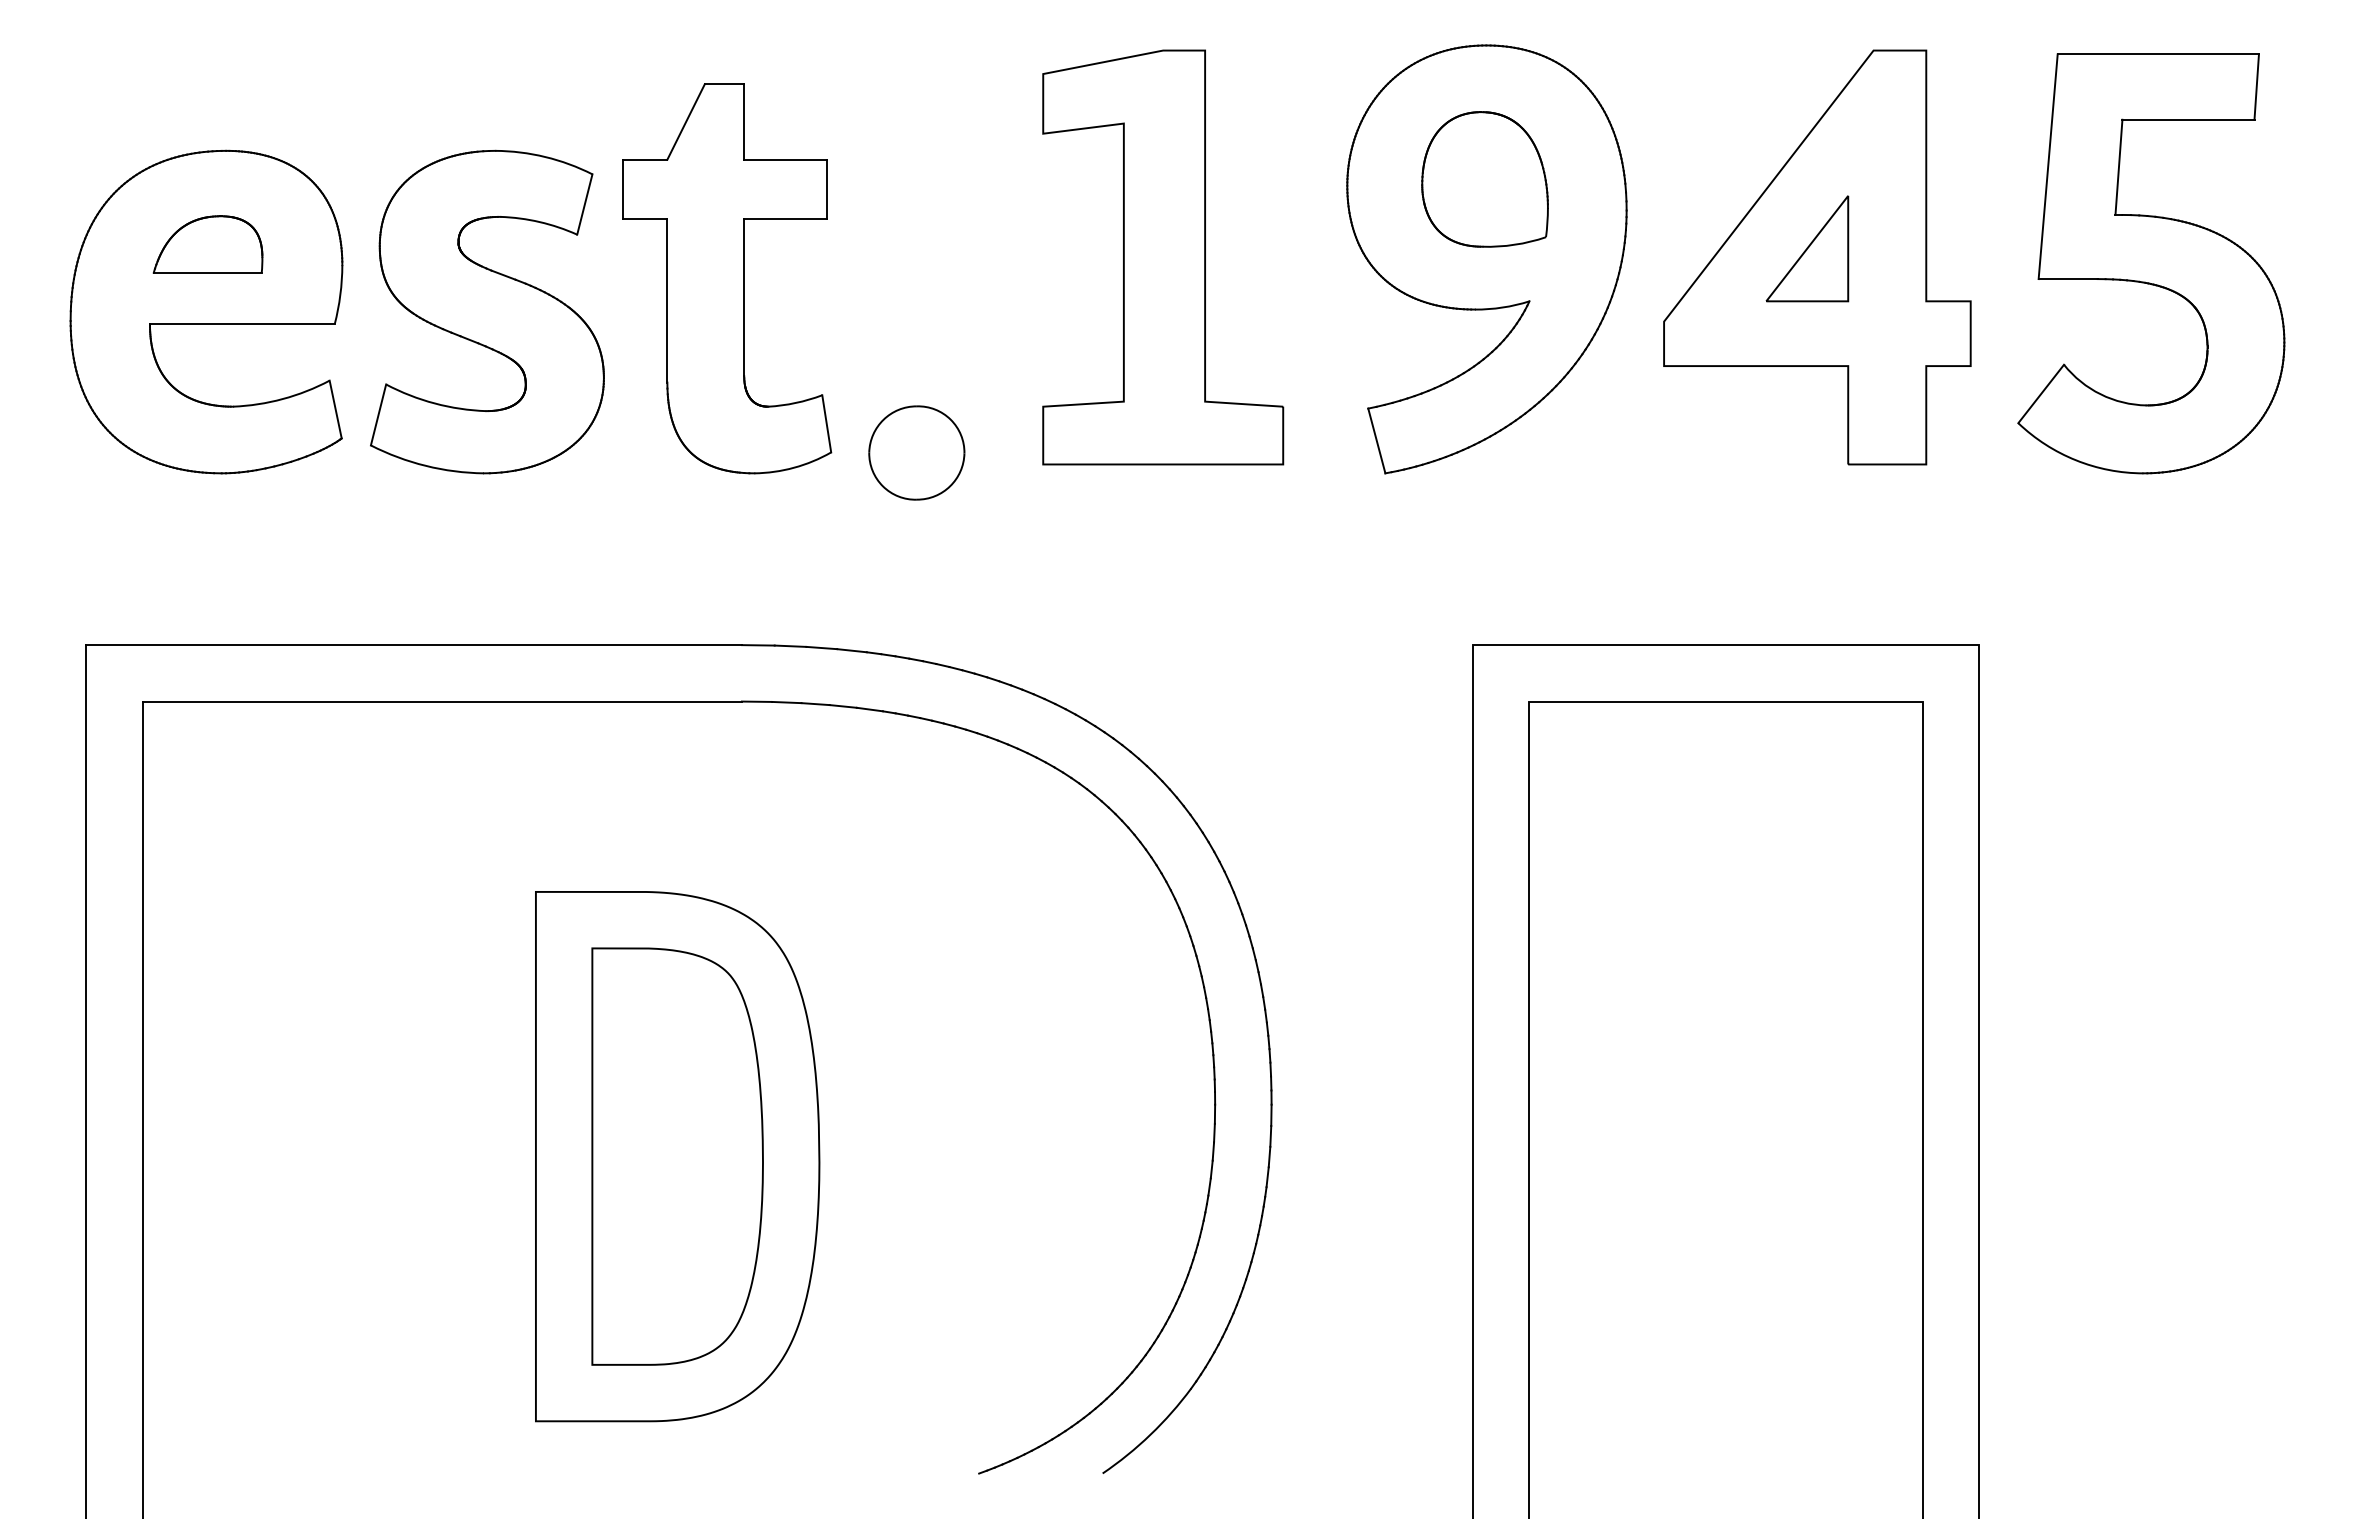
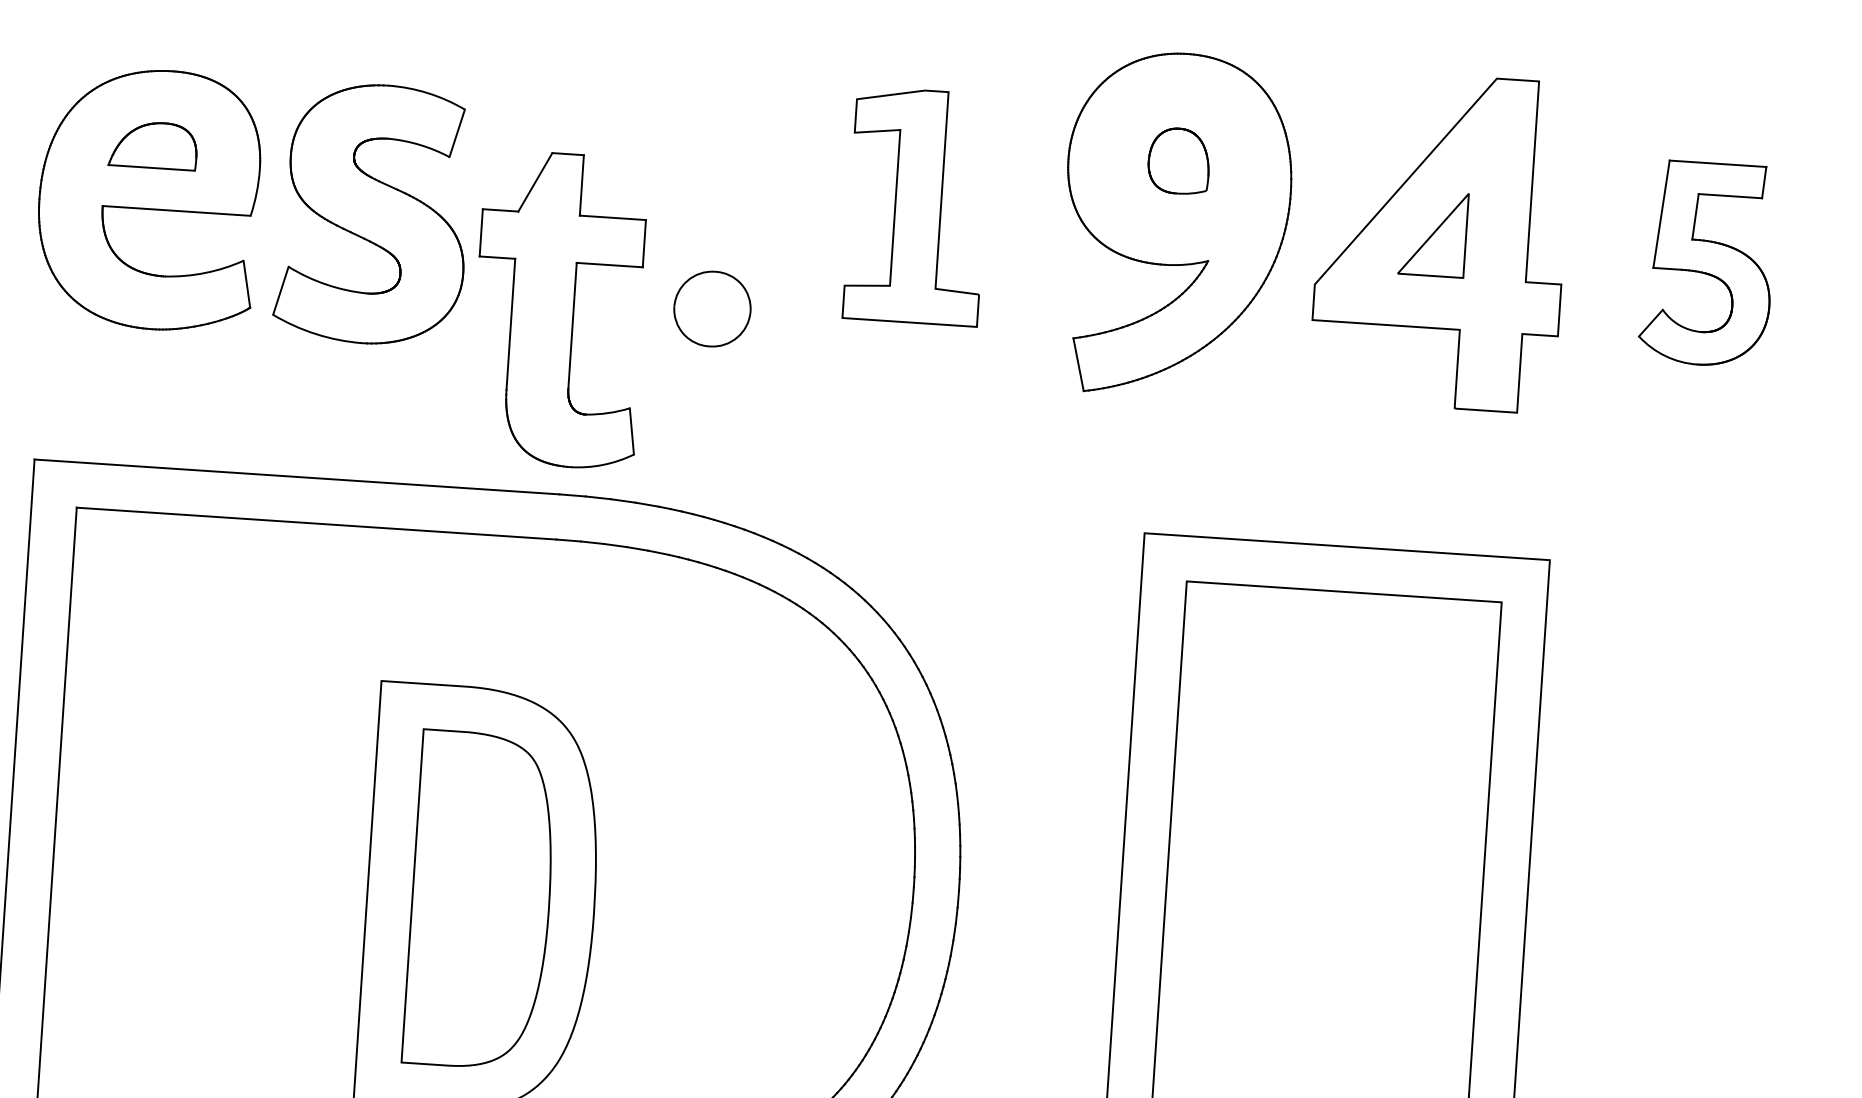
part: (1484, 179) -> (1178, 161), size x0.6
part: (1163, 257) -> (917, 206), size x0.7
part: (2151, 263) -> (1708, 263), size x0.6
part: (727, 278) -> (560, 309), moved
part: (916, 452) -> (712, 308), moved

